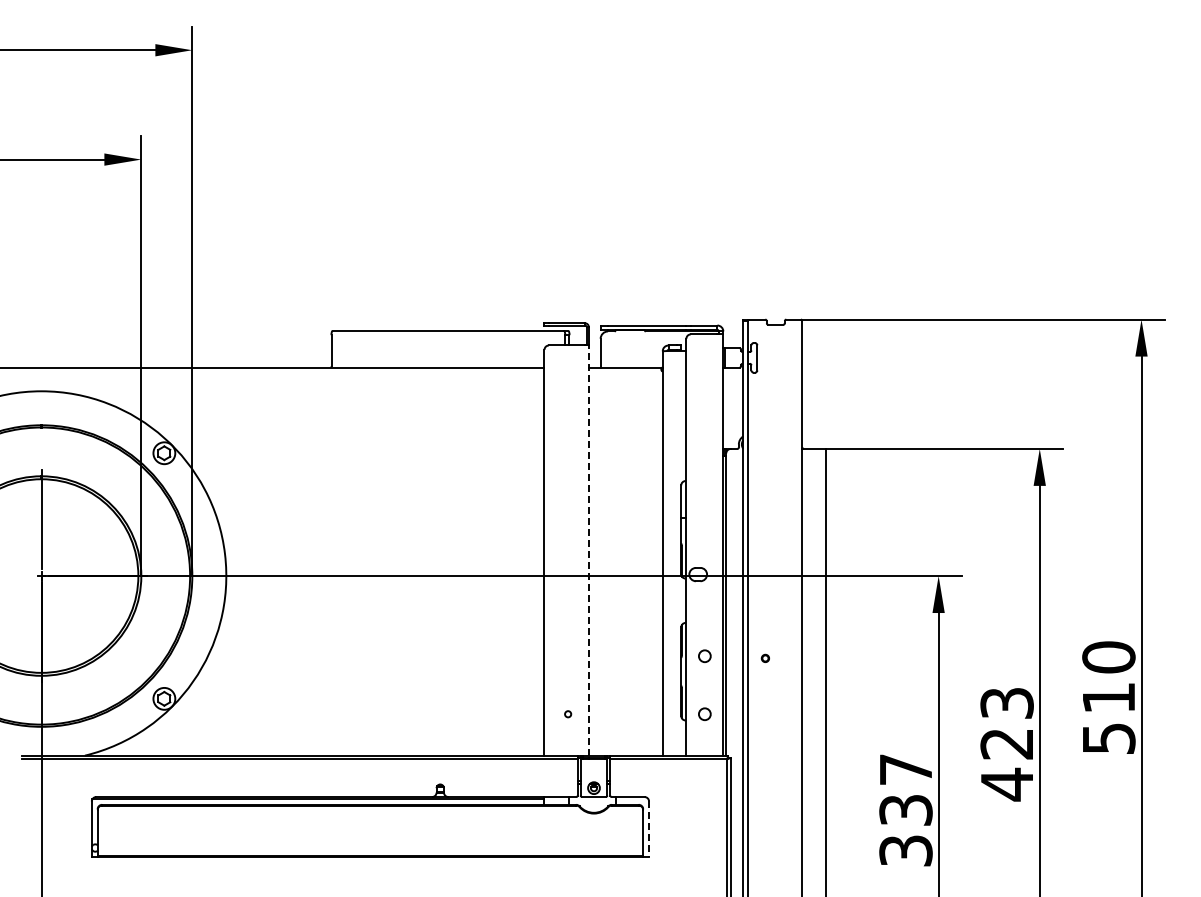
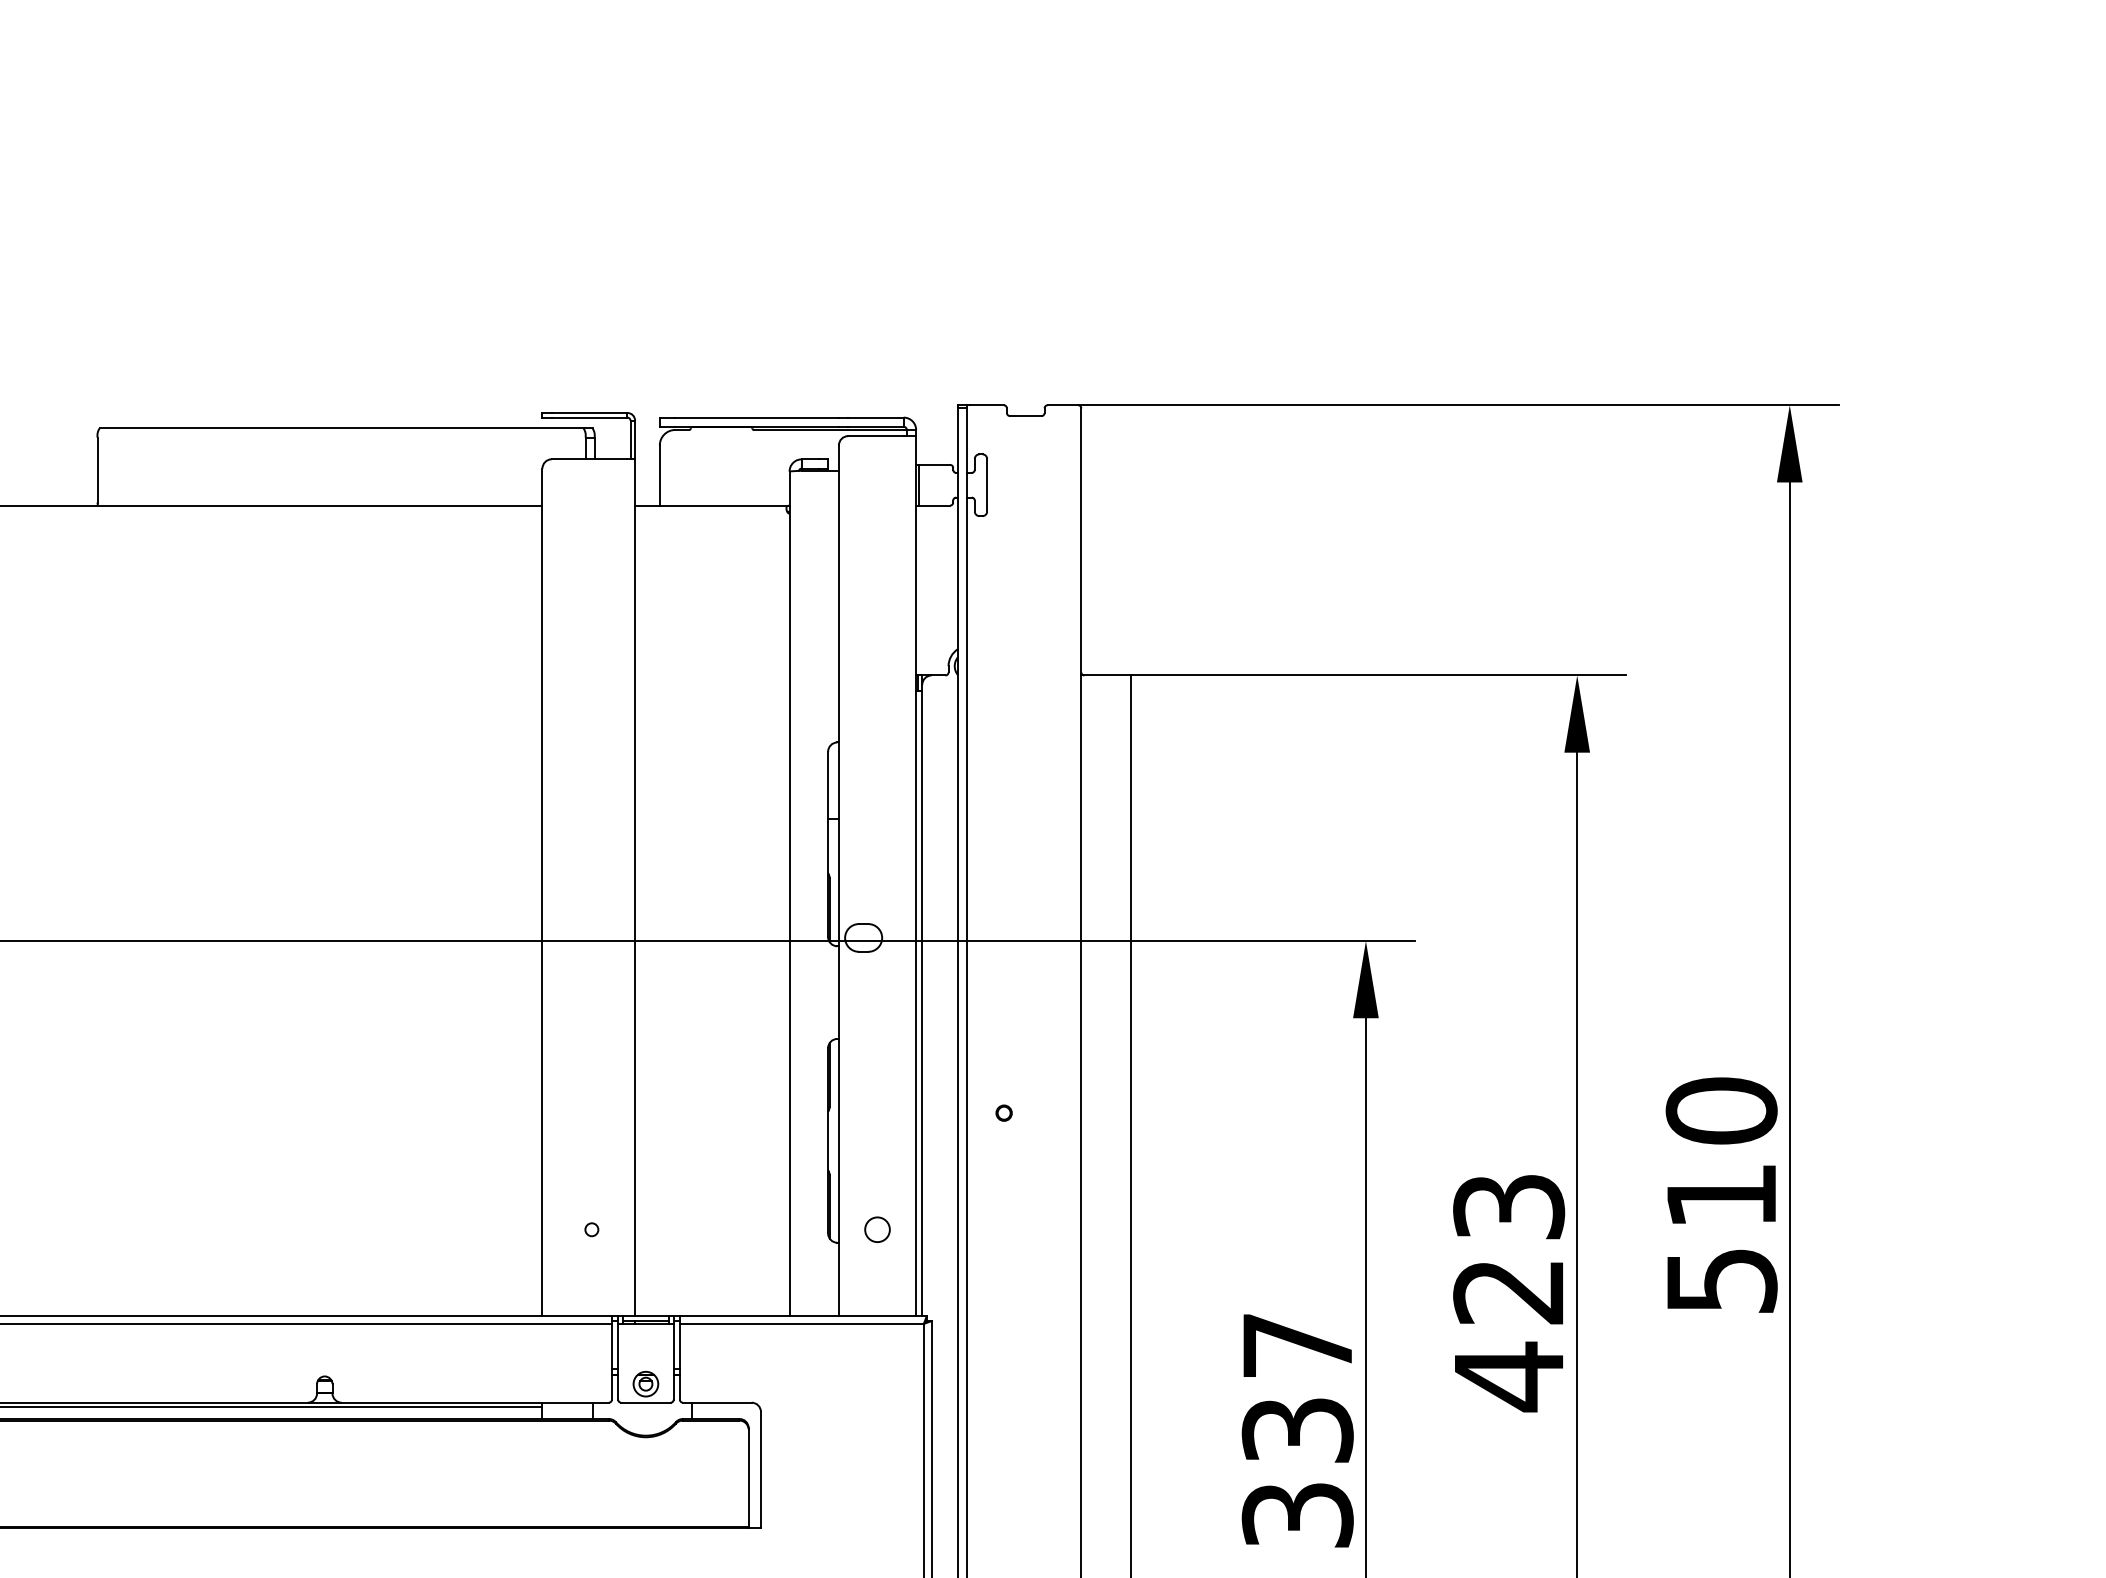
line: (588, 550) -> (634, 887), dashed -> solid
circle: (704, 655) -> (876, 1106), removed
line: (649, 829) -> (761, 1470), dashed -> solid

